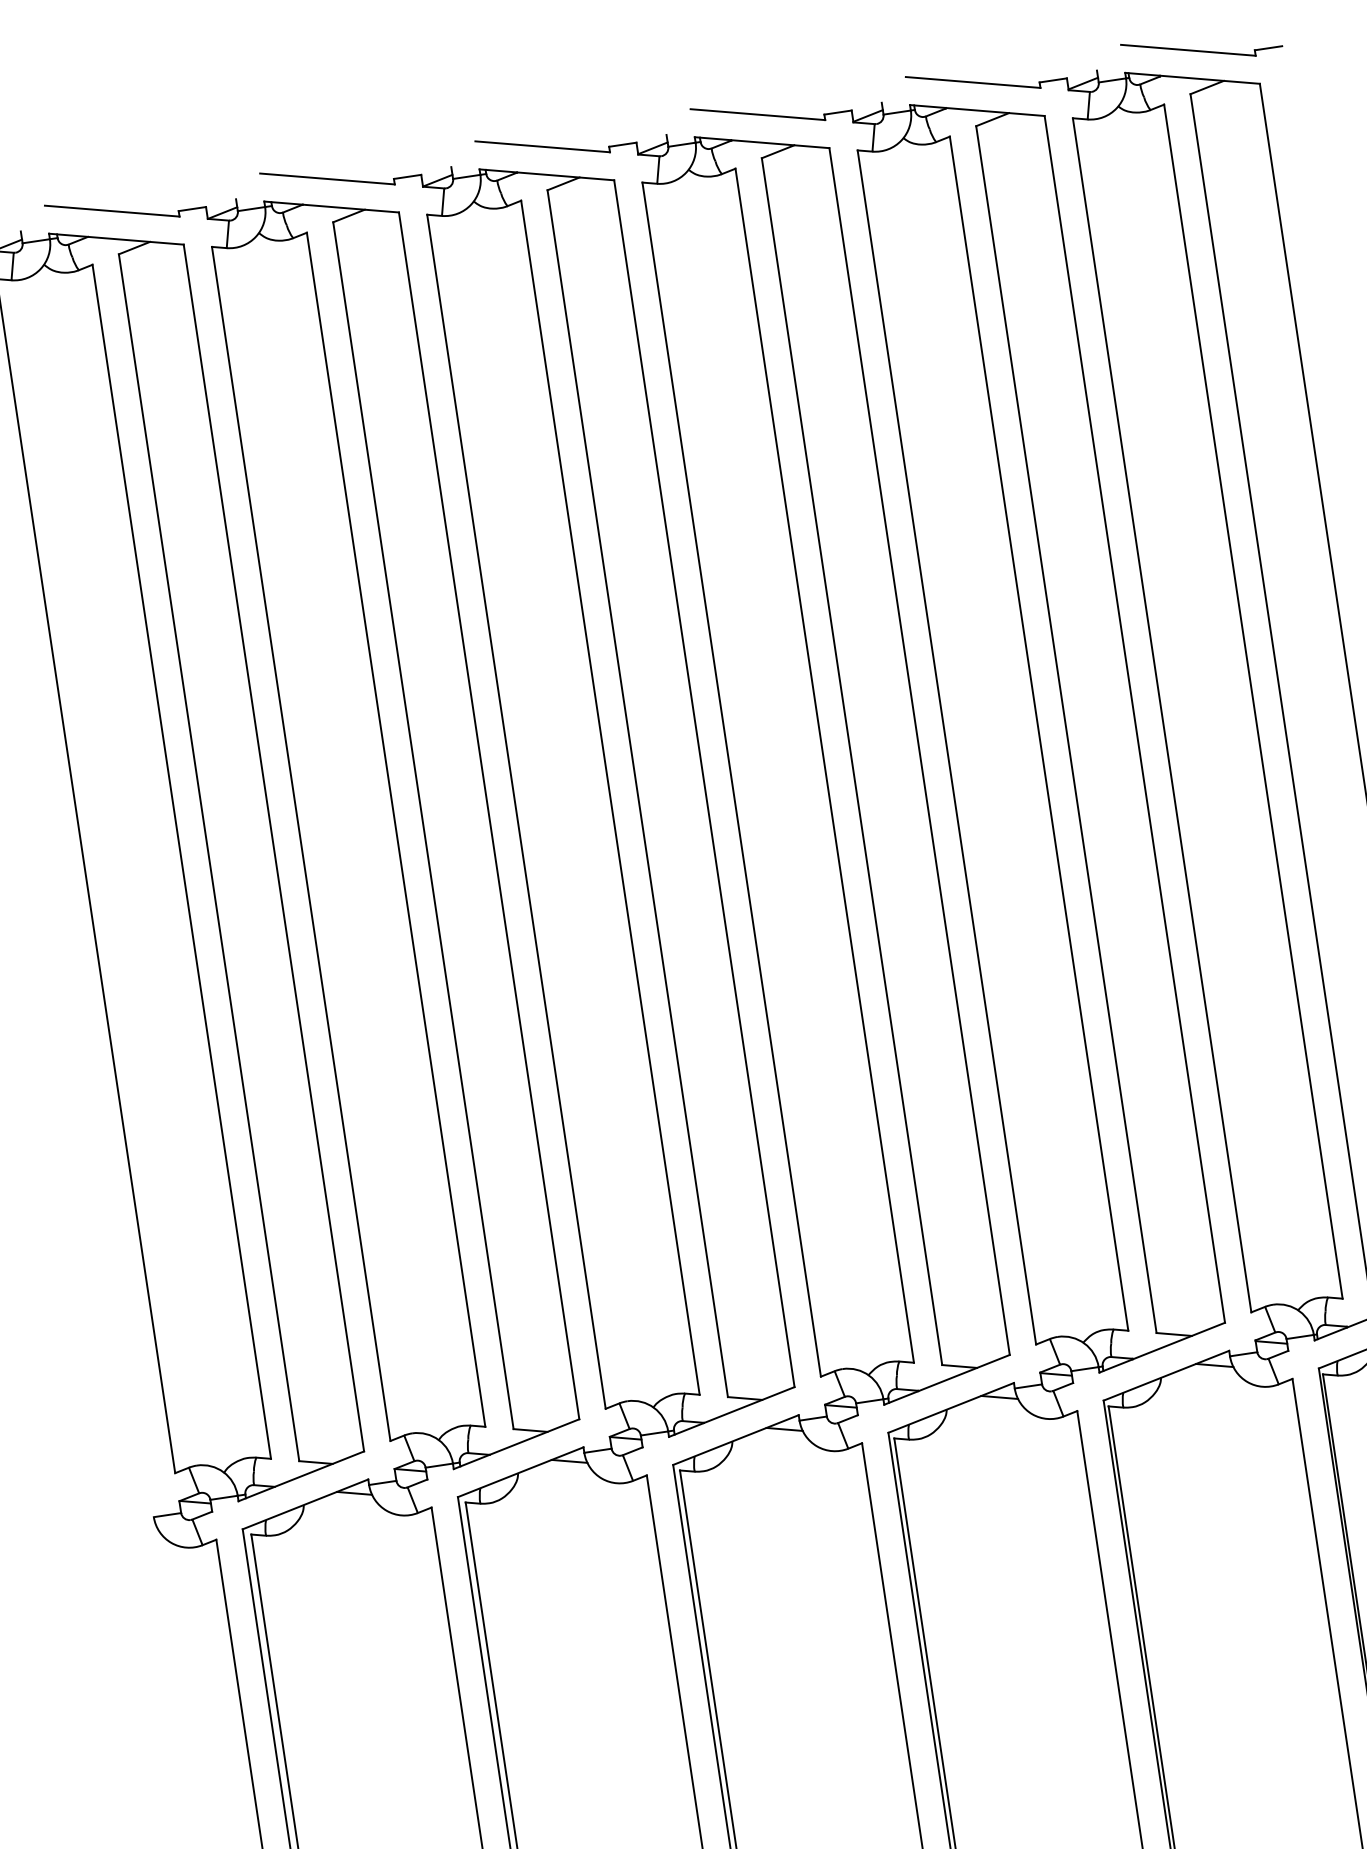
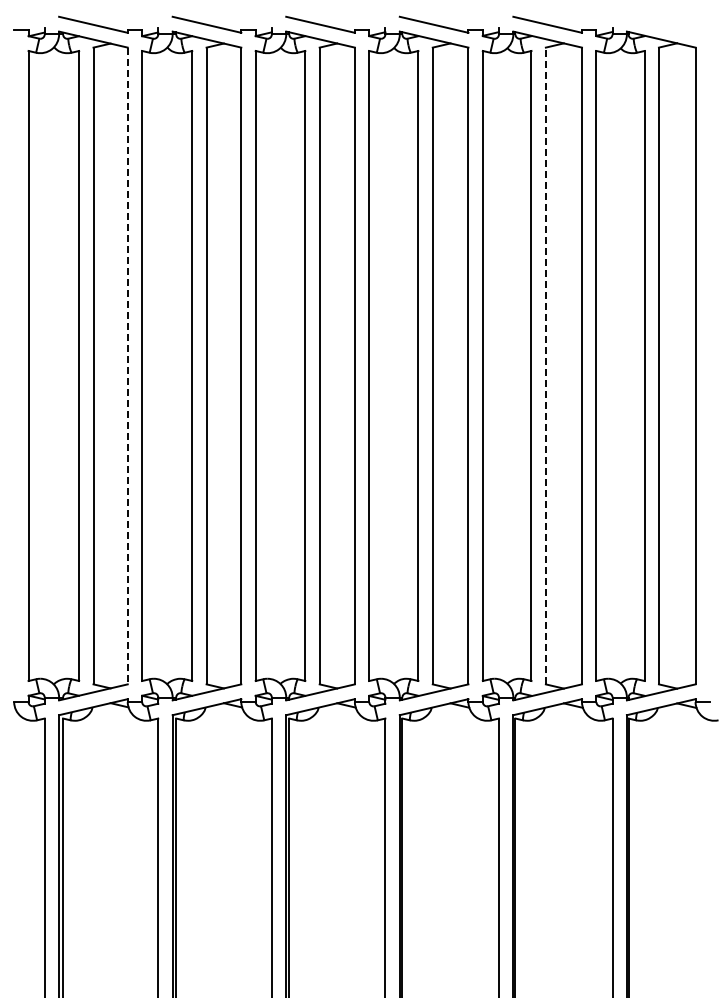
part: (1202, 47) -> (668, 24), removed
line: (1065, 728) -> (545, 365), solid -> dashed
line: (273, 849) -> (127, 366), solid -> dashed

